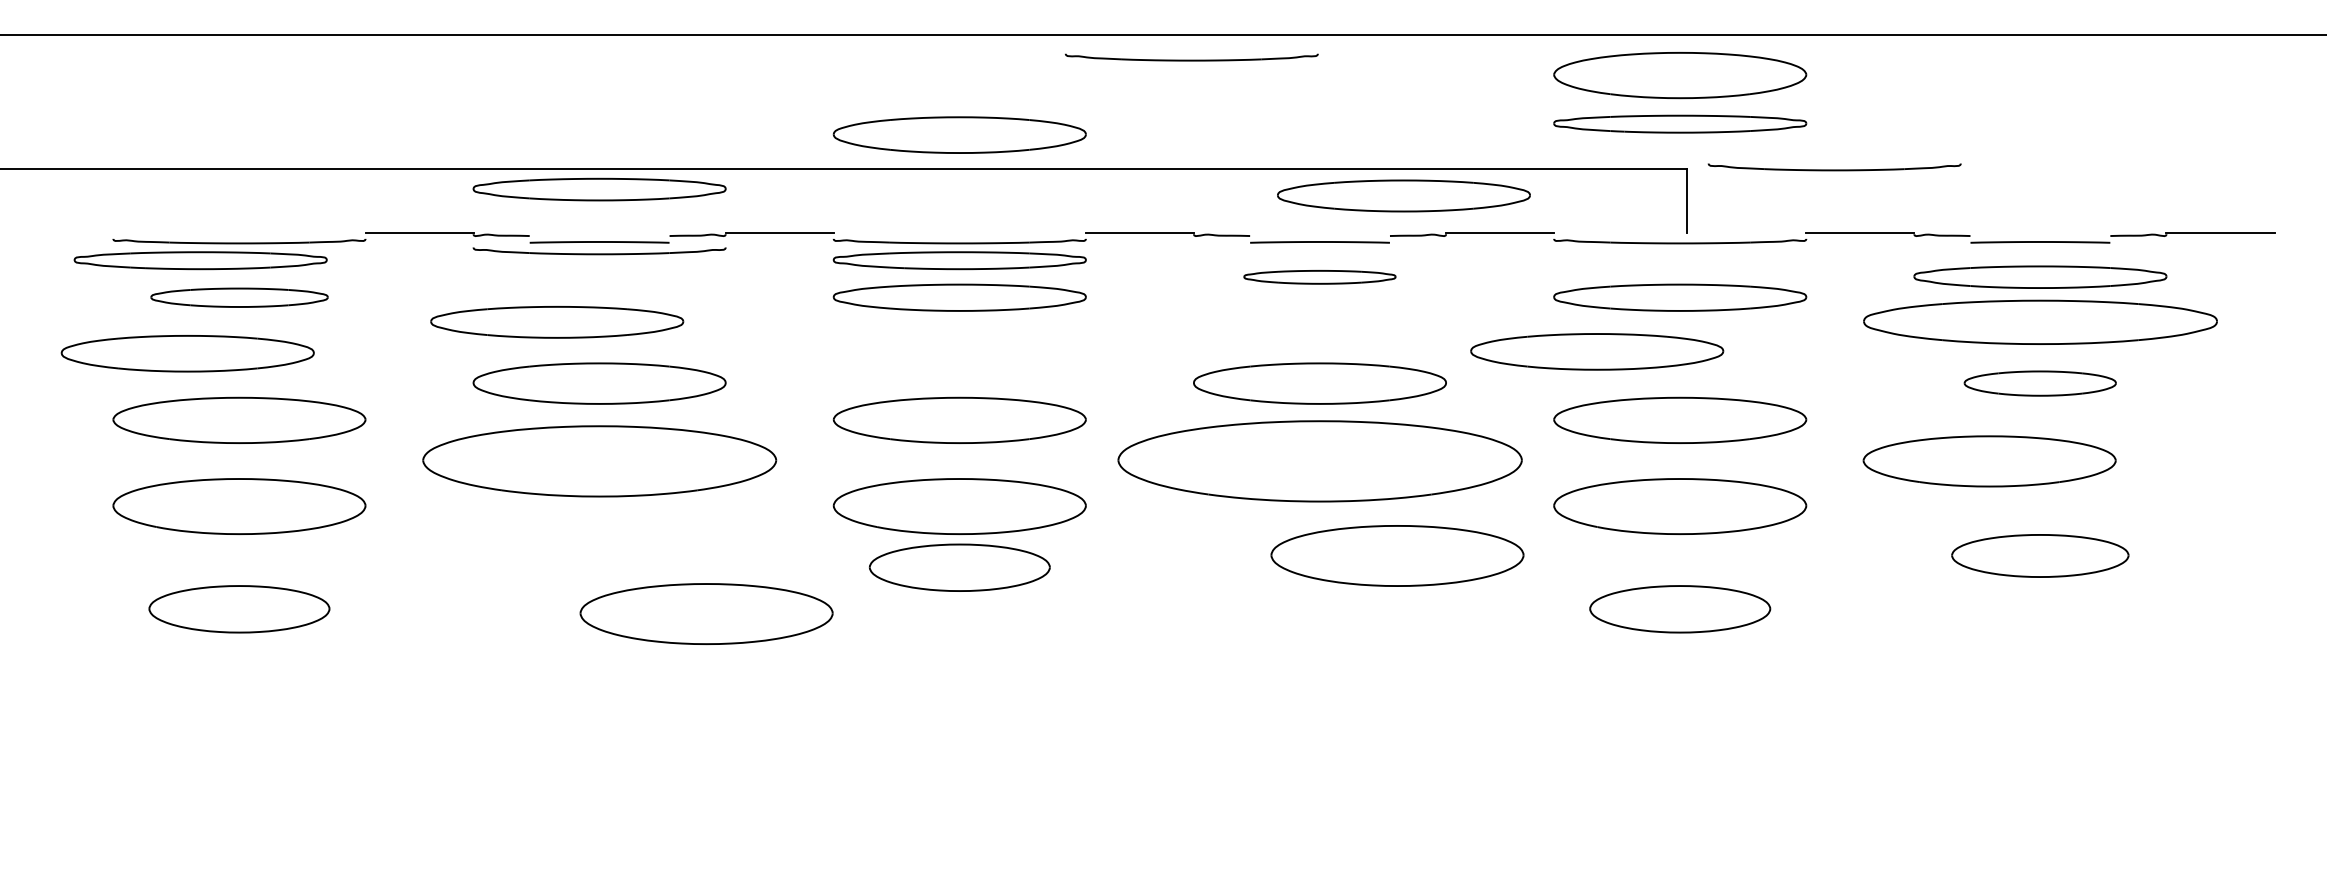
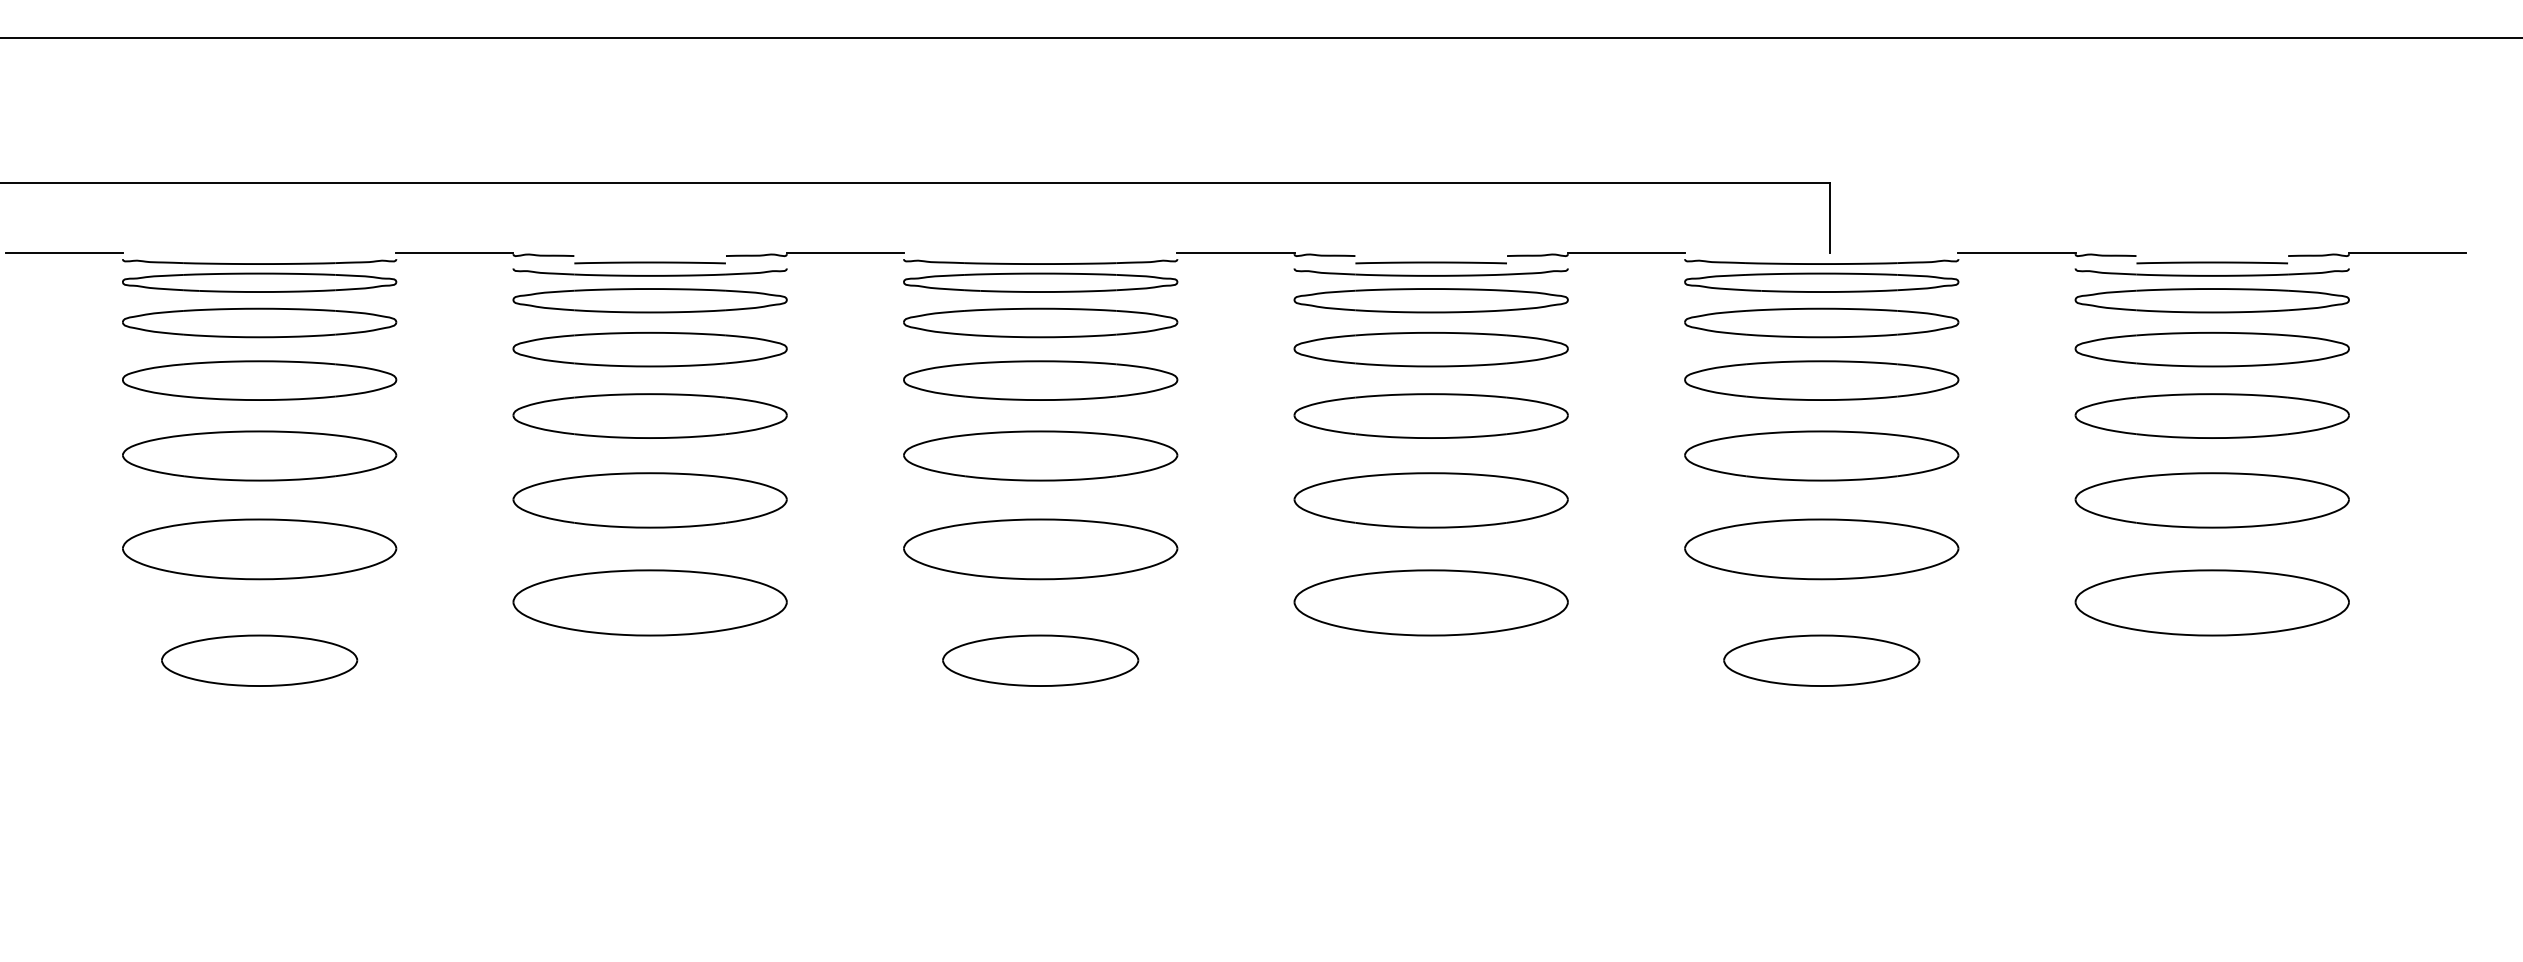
part: (1191, 57) -> (1430, 272), moved
part: (1679, 75) -> (1821, 81), removed
part: (1679, 123) -> (1821, 282), moved
part: (959, 134) -> (1040, 380), moved
part: (1834, 167) -> (2211, 272), moved
part: (599, 189) -> (649, 300), moved
part: (1403, 195) -> (1430, 349), moved
line: (58, 233) -> (63, 253), added
part: (200, 260) -> (259, 282), moved
part: (1319, 277) -> (1430, 300), size x1.67
part: (239, 297) -> (259, 322), size x1.43
part: (556, 322) -> (649, 349), moved
part: (2039, 322) -> (2211, 349), size x0.71
part: (1596, 351) -> (1821, 380), moved
part: (187, 353) -> (259, 380), moved
part: (2039, 383) -> (2211, 415), size x1.67
part: (599, 461) -> (649, 500), size x0.71
part: (1319, 461) -> (1430, 500), size x0.62
part: (1988, 461) -> (2211, 500), moved
part: (1396, 555) -> (1430, 602), moved
part: (2039, 555) -> (2211, 602), size x1.43
part: (959, 567) -> (1040, 660), moved
part: (706, 613) -> (649, 602), moved

